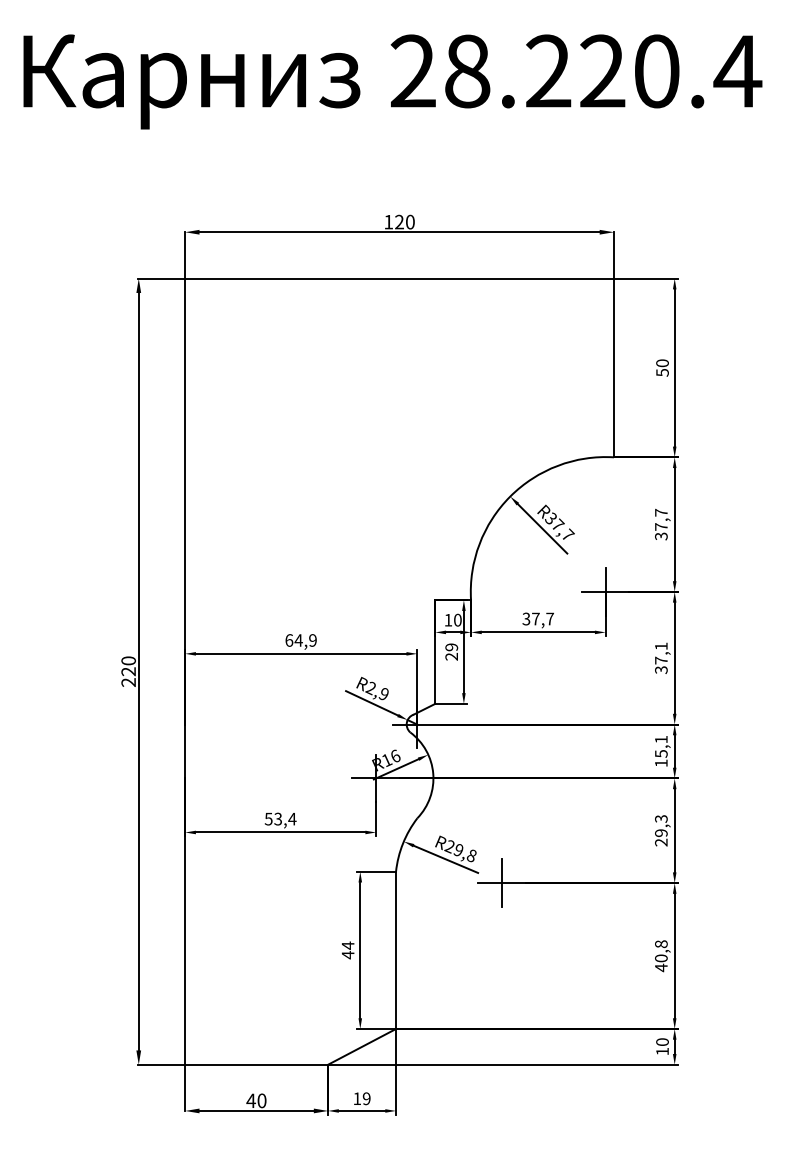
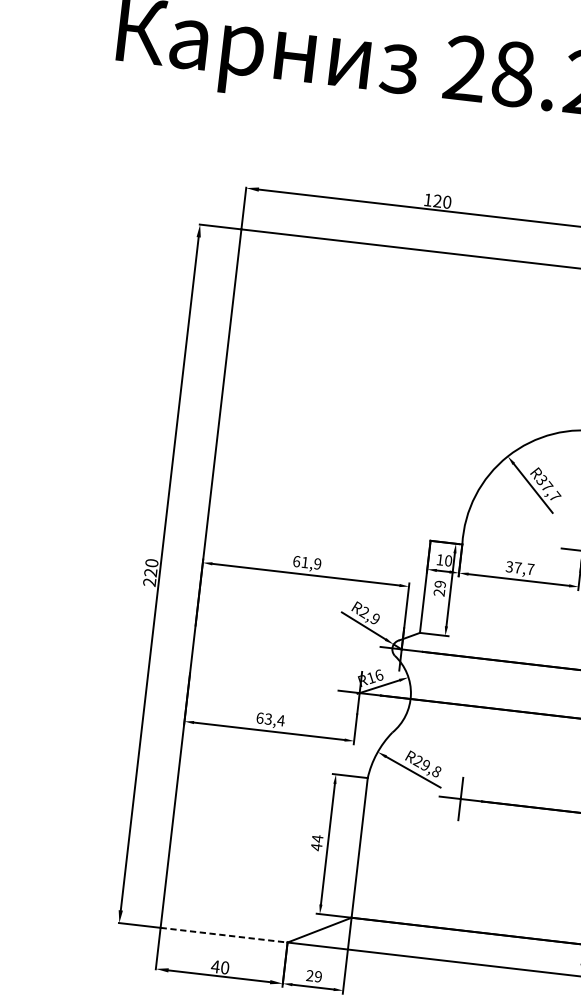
text: (298, 640) -> (304, 562), 64,9 -> 61,9
text: (268, 818) -> (259, 717), 53,4 -> 63,4
line: (257, 1064) -> (224, 935), solid -> dashed
text: (357, 1098) -> (310, 975), 19 -> 29

